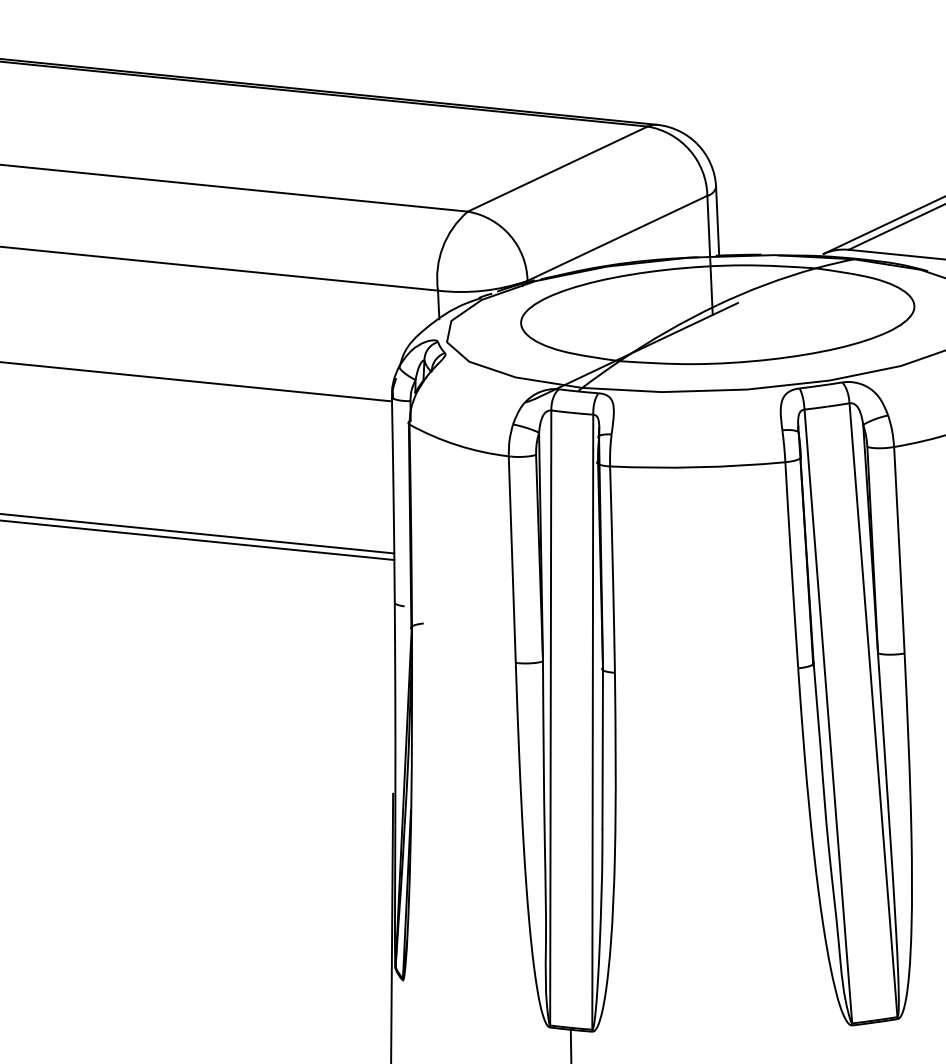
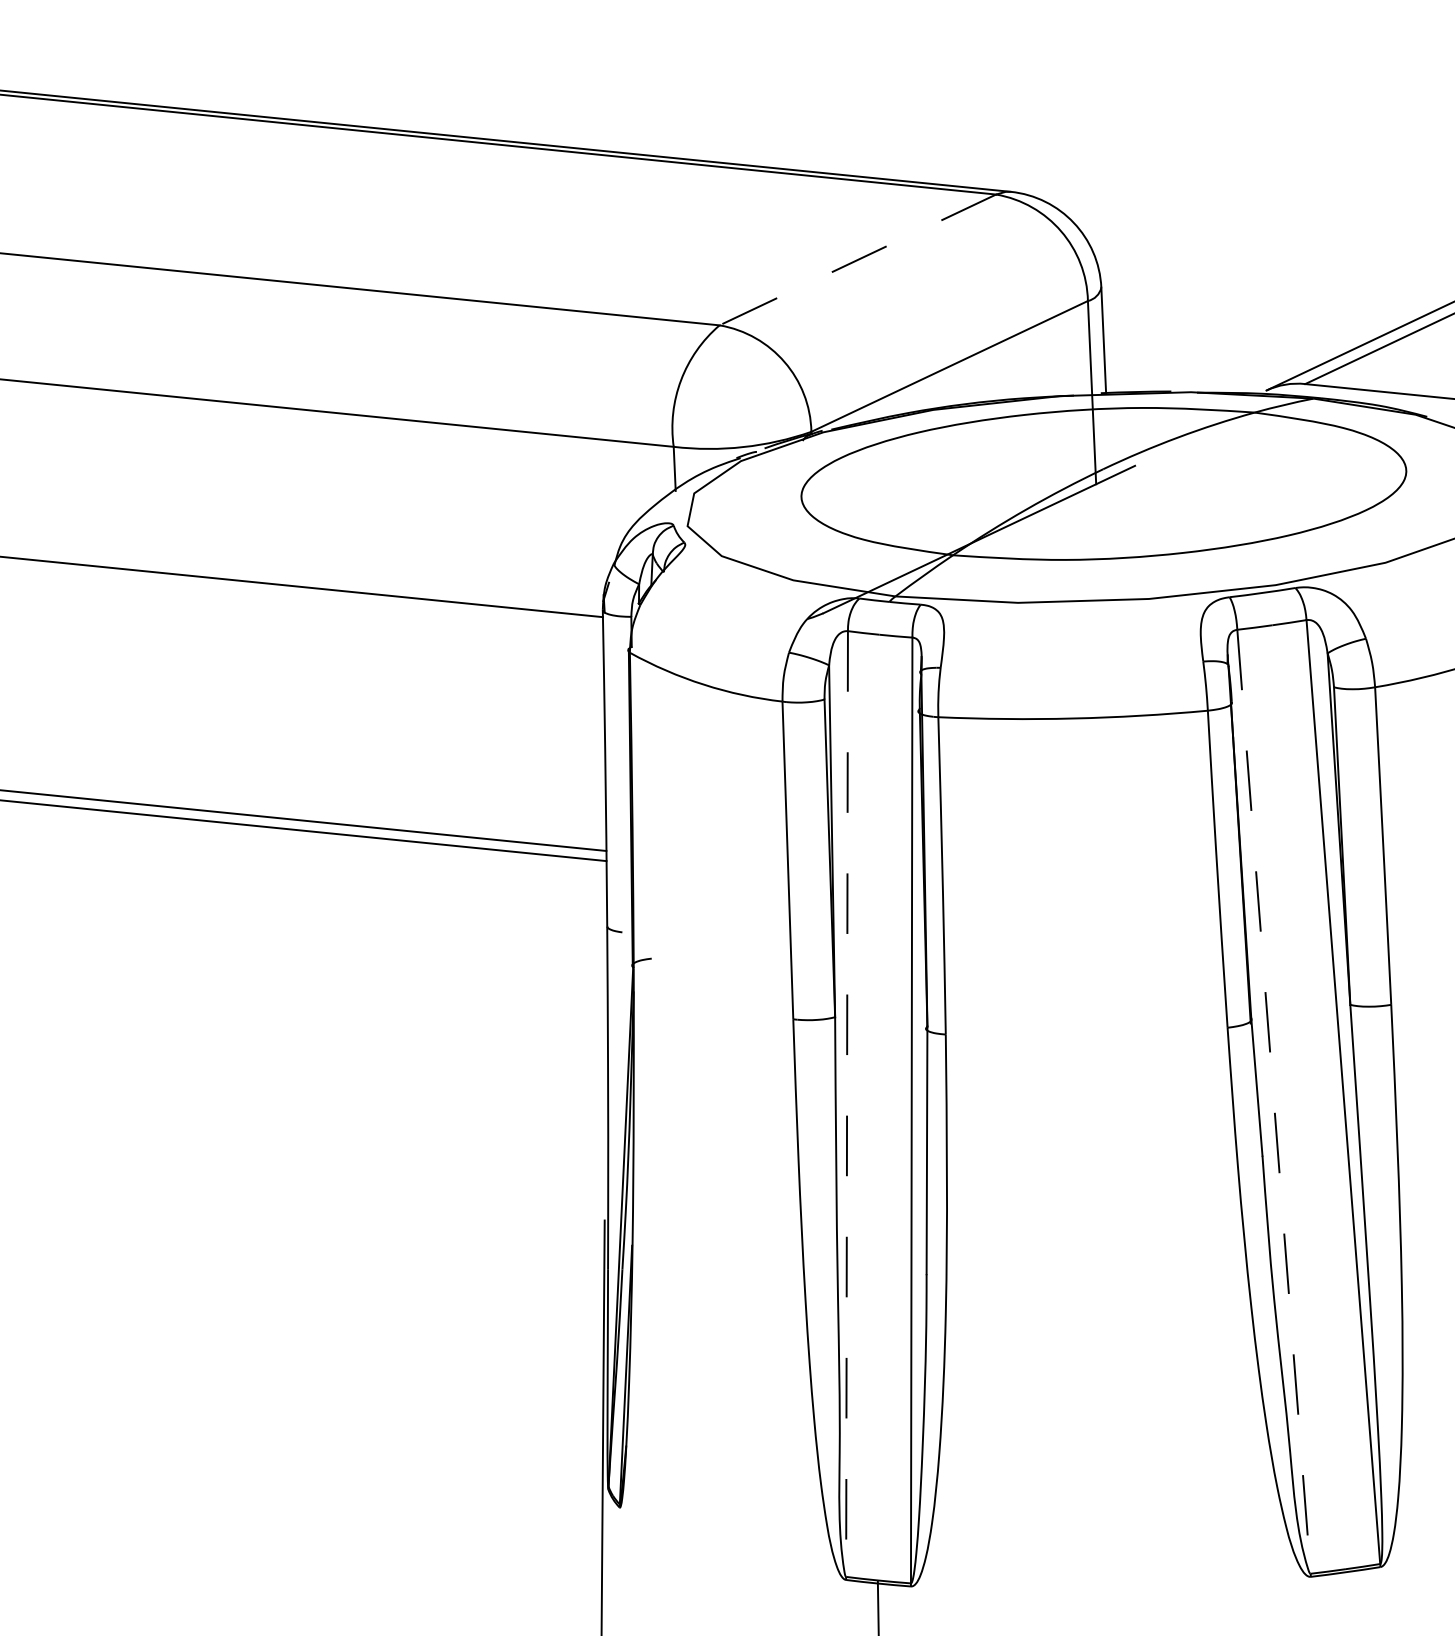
line: (557, 169) -> (857, 260), solid -> dashed
line: (828, 716) -> (1274, 1101), solid -> dashed
line: (550, 718) -> (846, 1104), solid -> dashed

